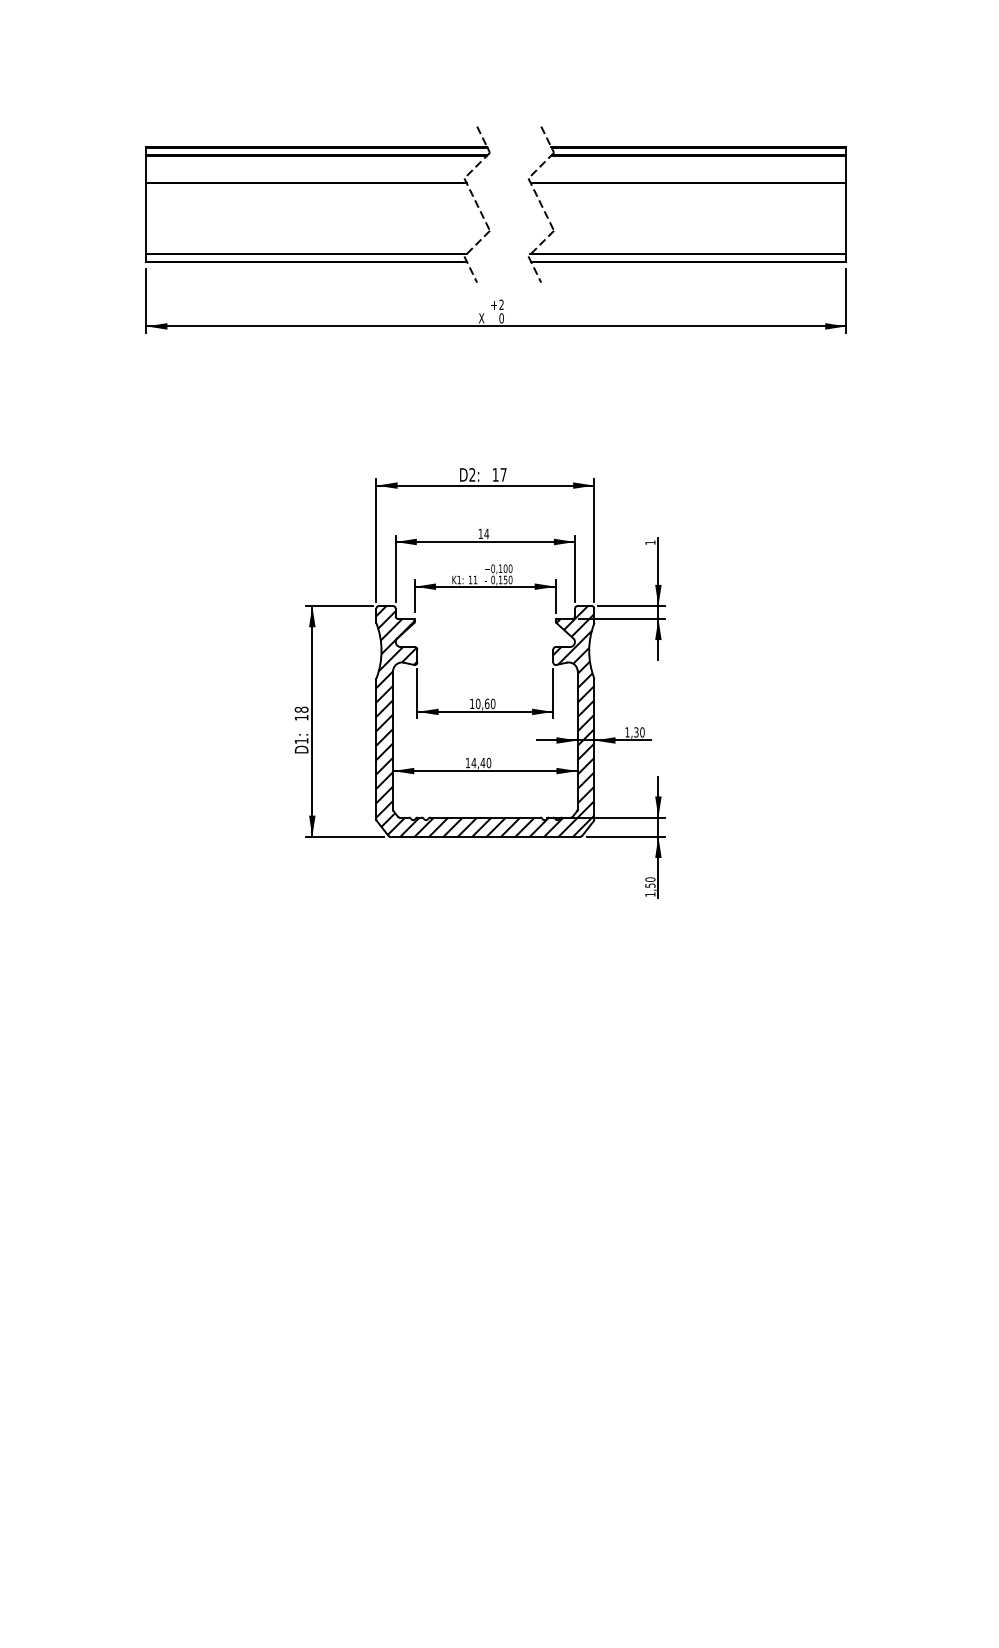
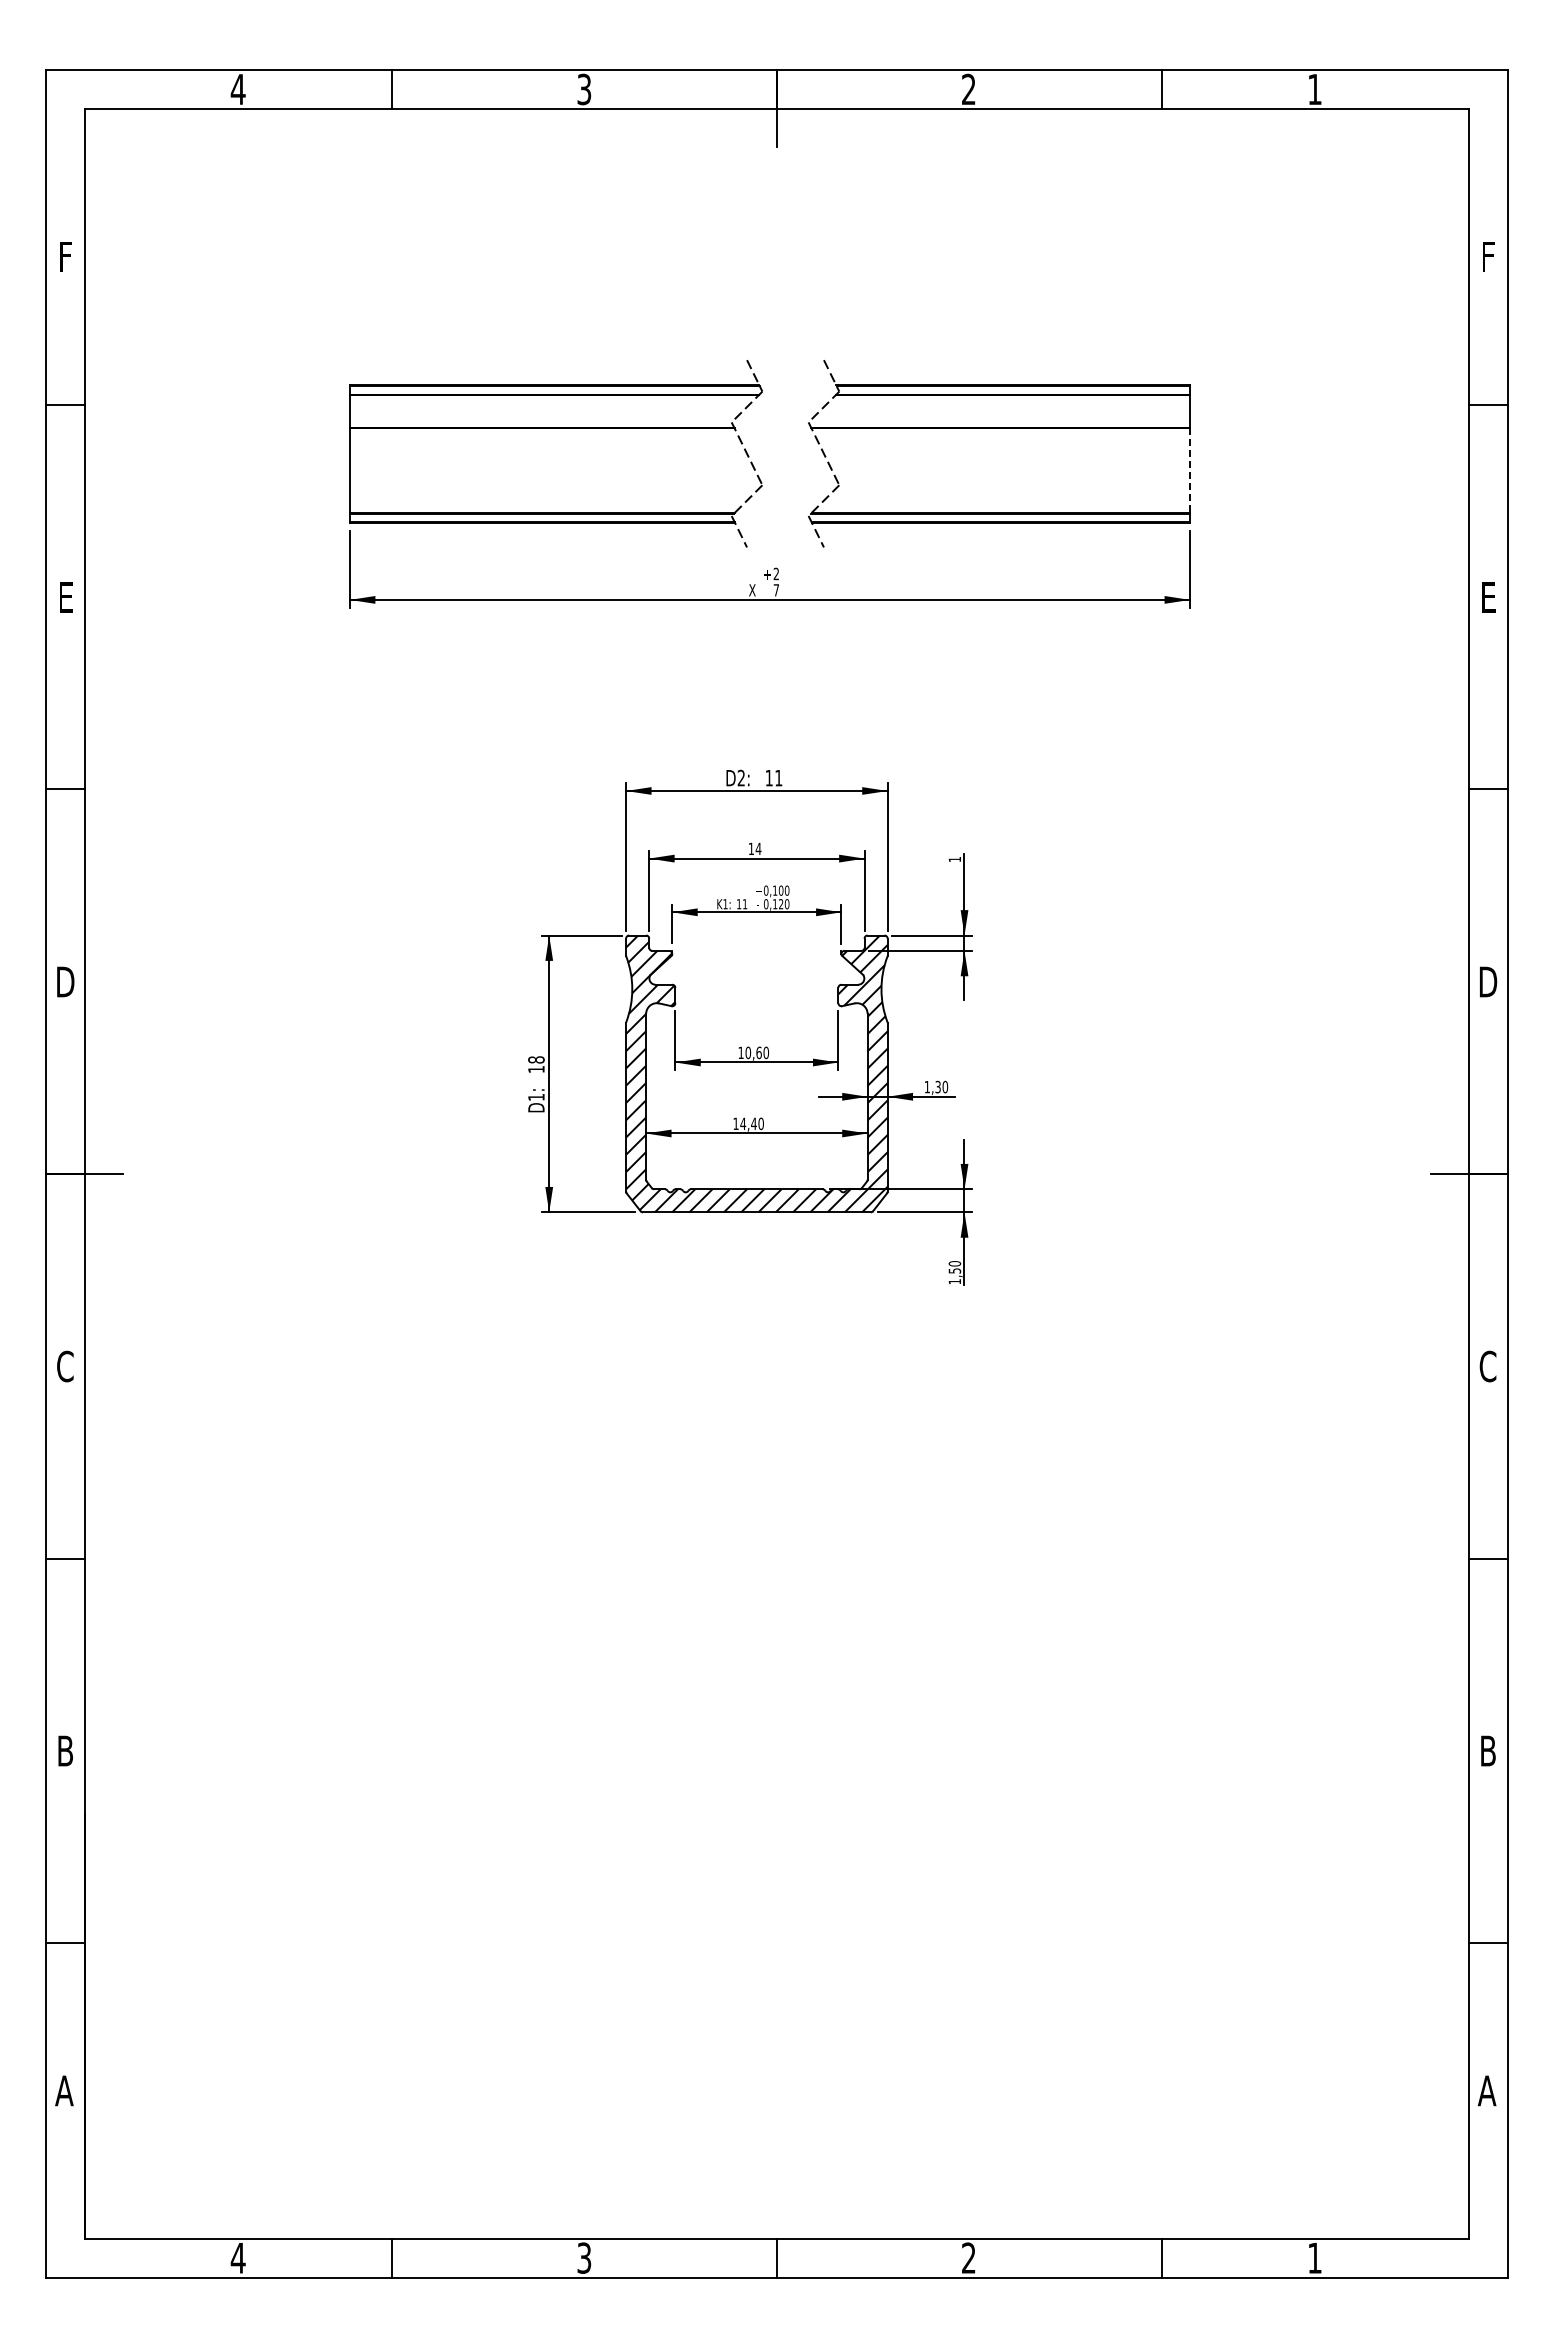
line: (846, 219) -> (1190, 471), solid -> dashed
text: (501, 318) -> (776, 590), 0 -> 7
text: (503, 475) -> (778, 778), 17 -> 11
text: (505, 580) -> (781, 904), 0,150 -> 0,120

